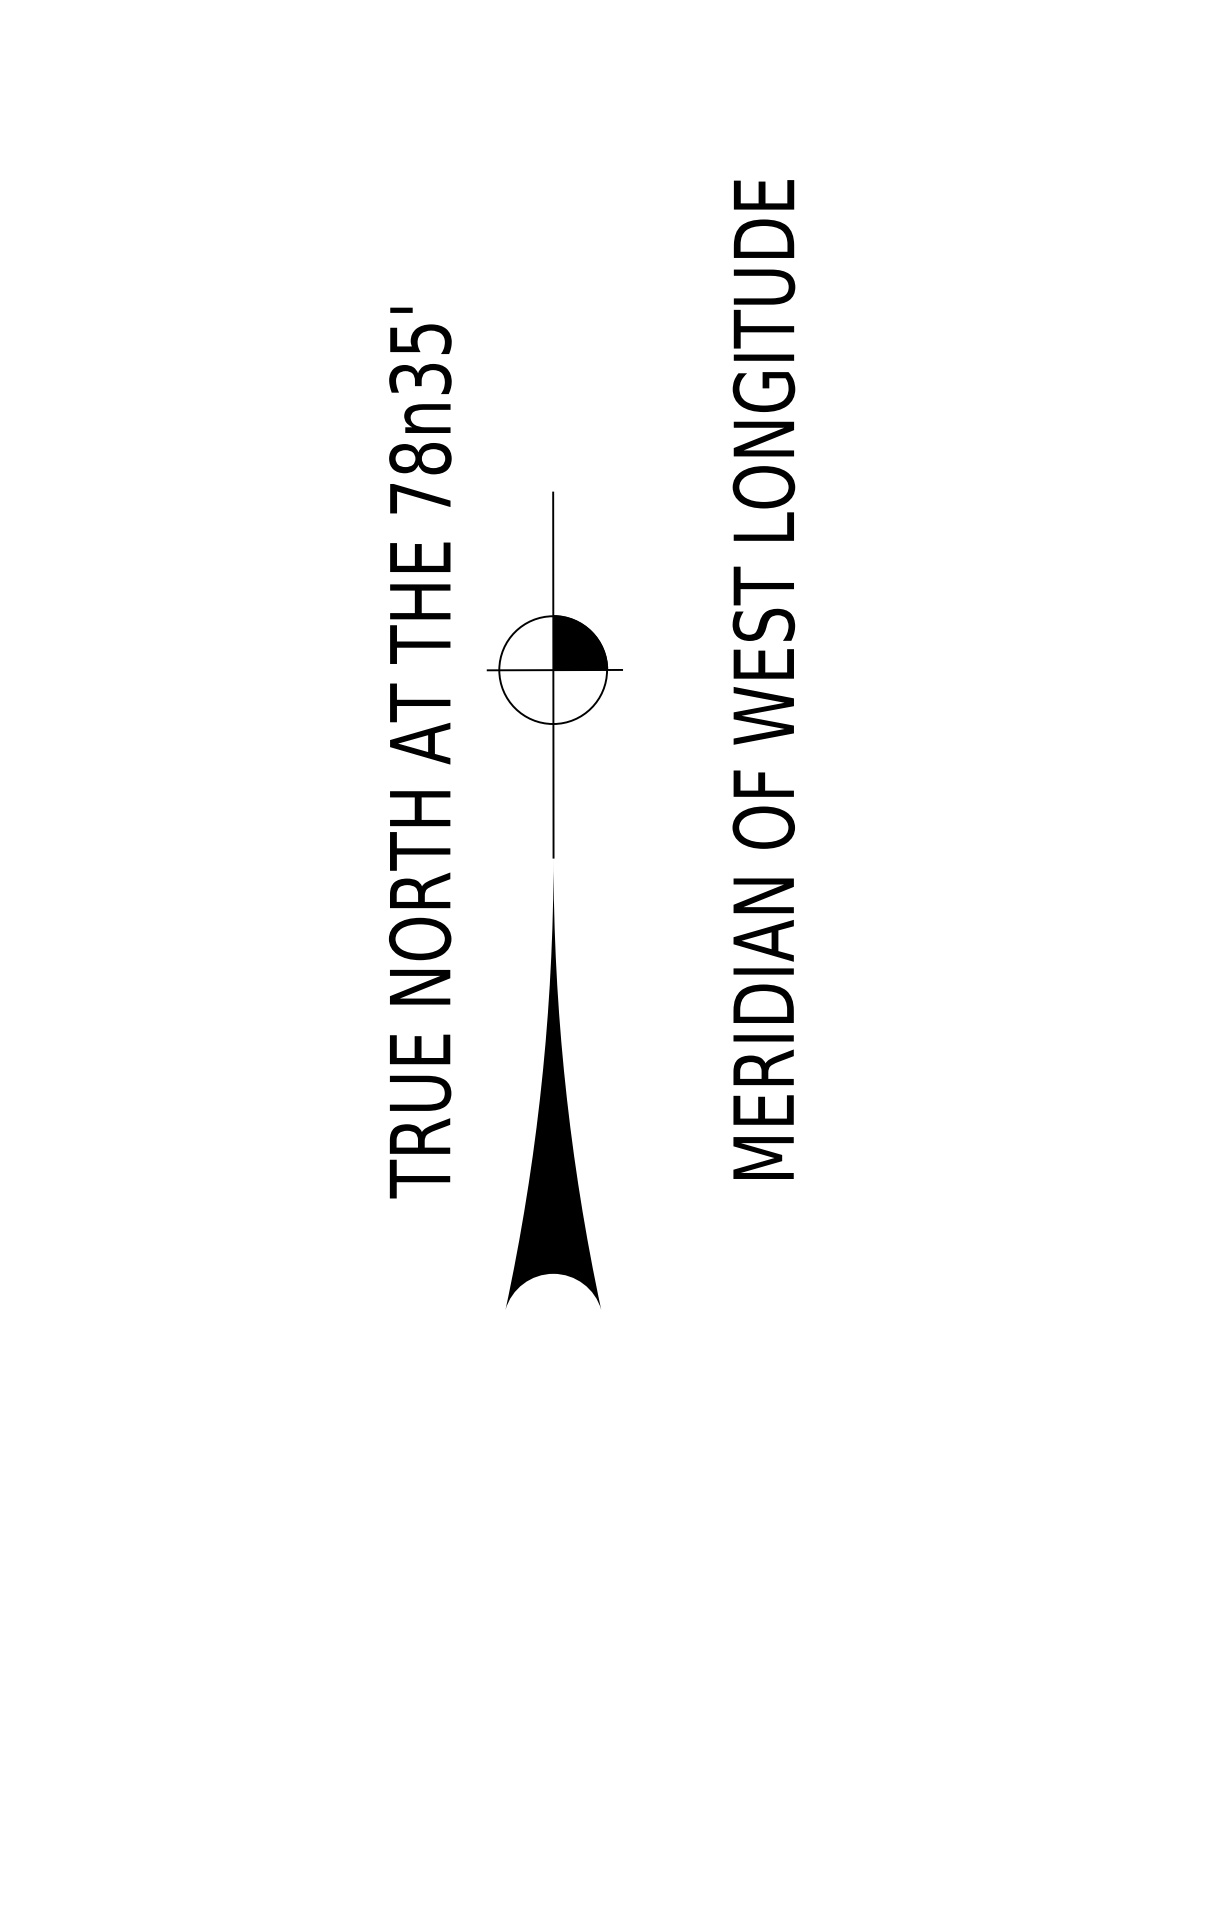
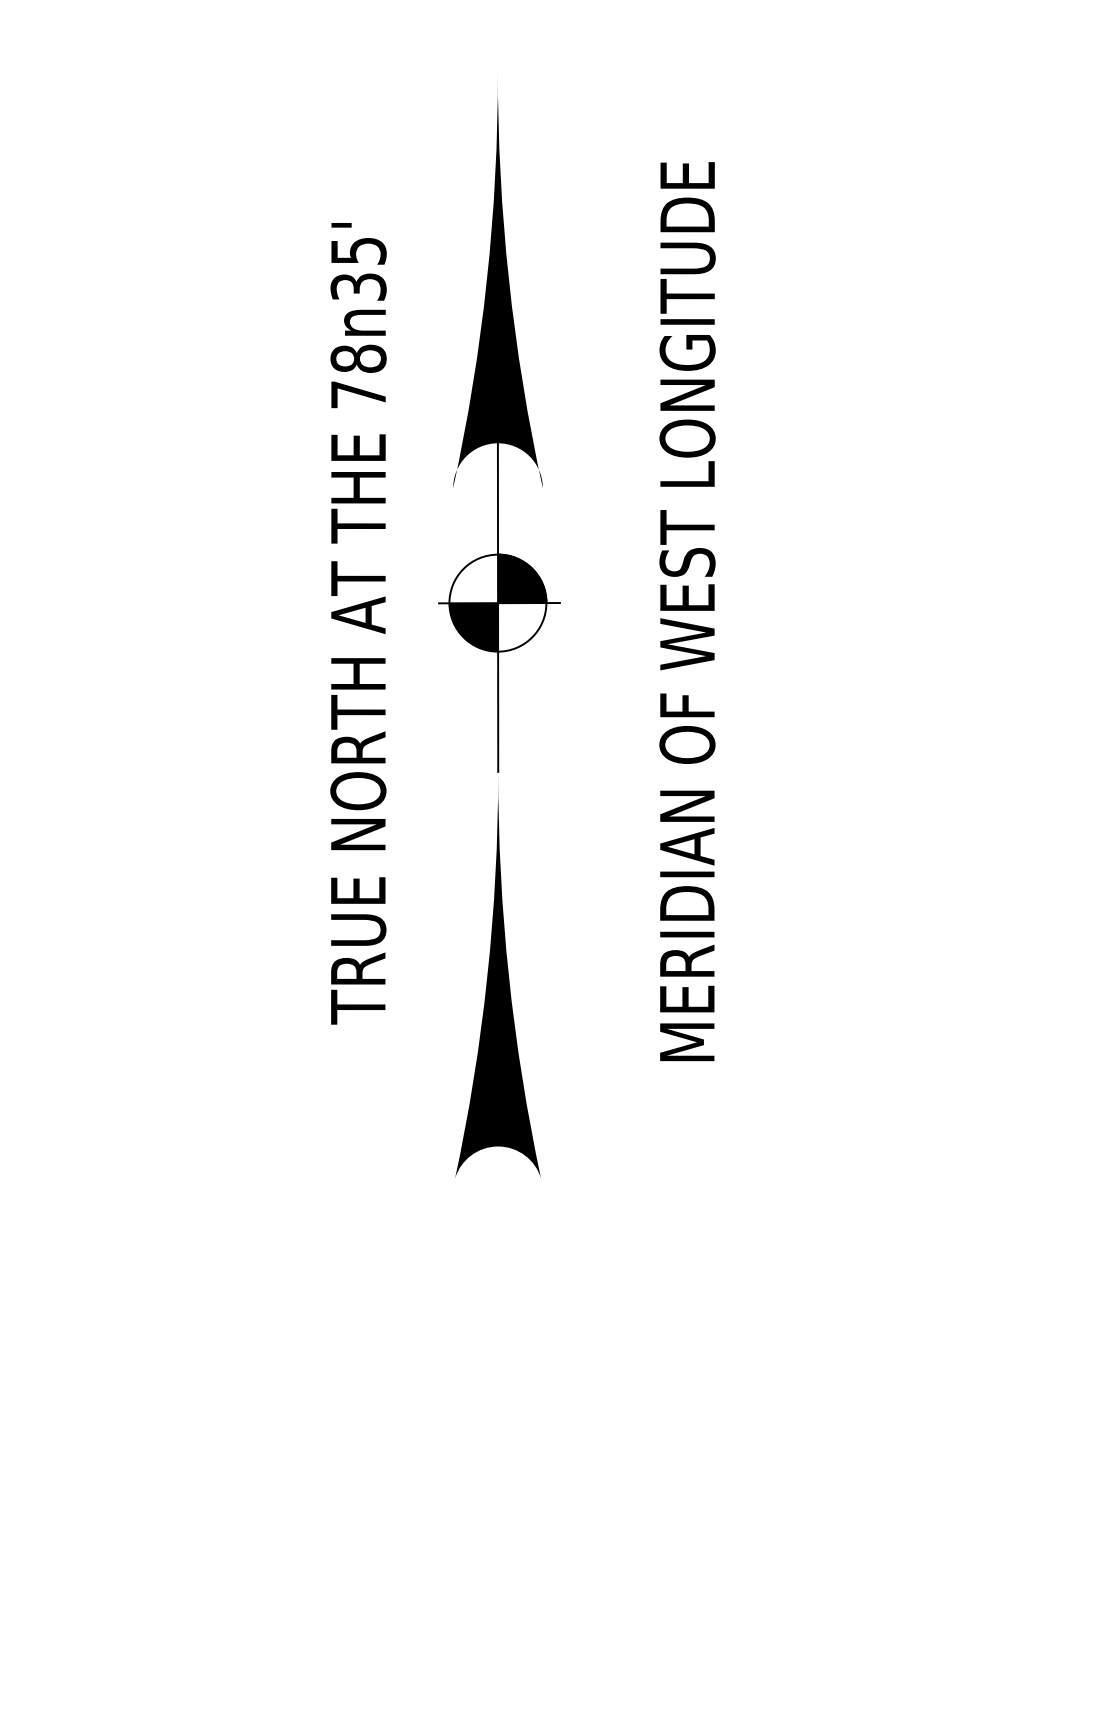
fill: (553, 309) -> (498, 278), added
fill: (525, 696) -> (472, 626), added
text: (420, 752) -> (358, 623), moved

